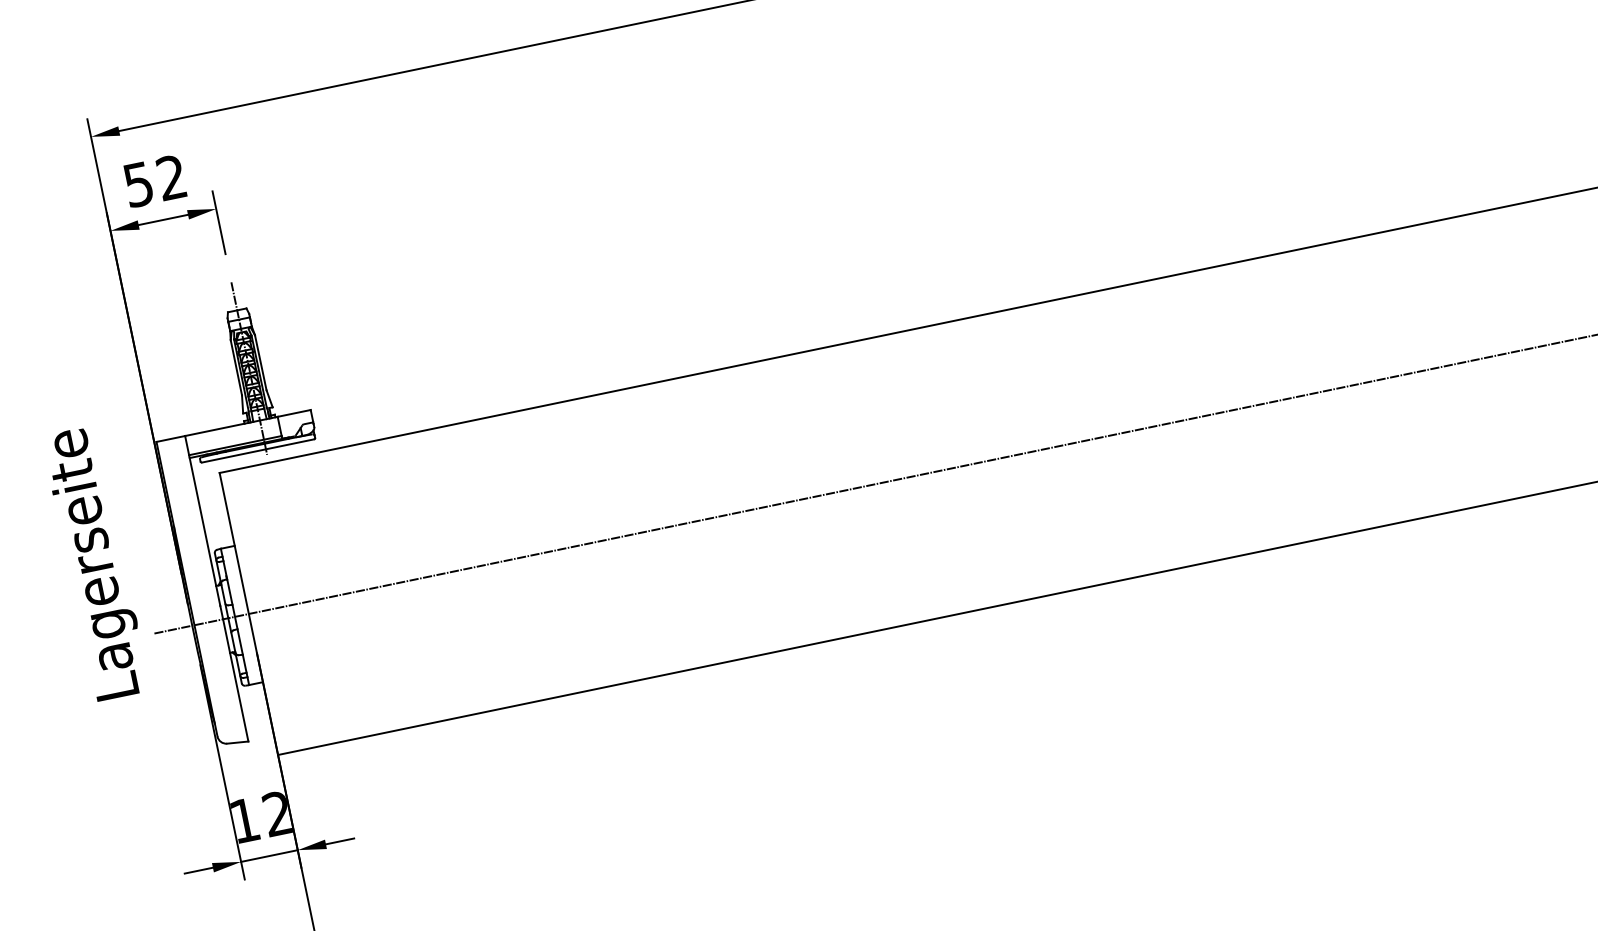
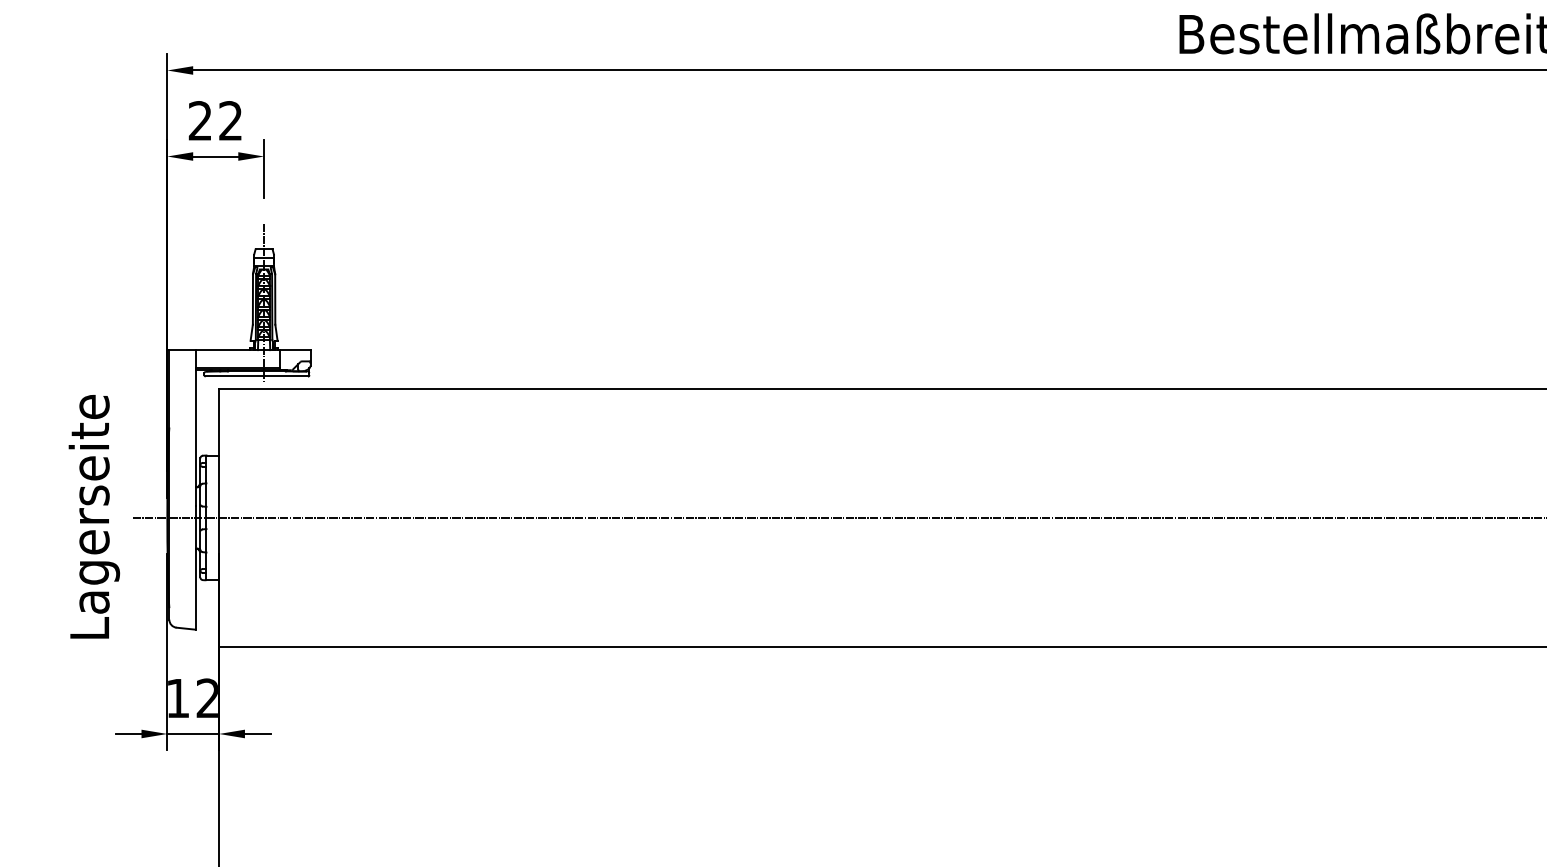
text: (137, 184) -> (199, 120), 52 -> 22
text: (96, 563) -> (94, 516), moved

